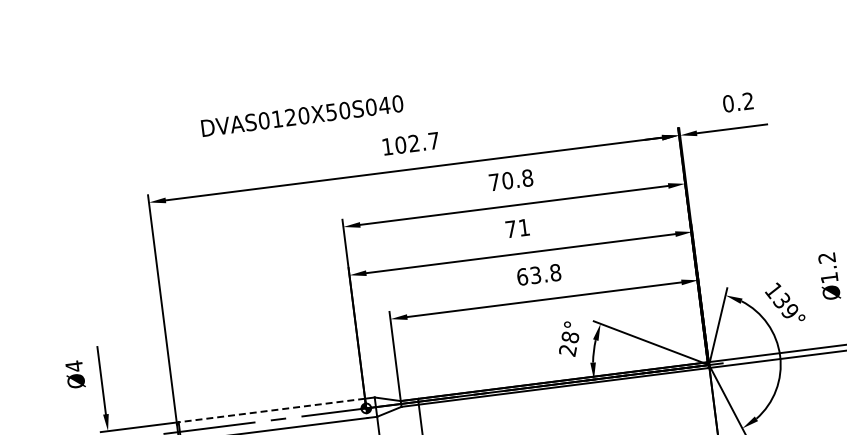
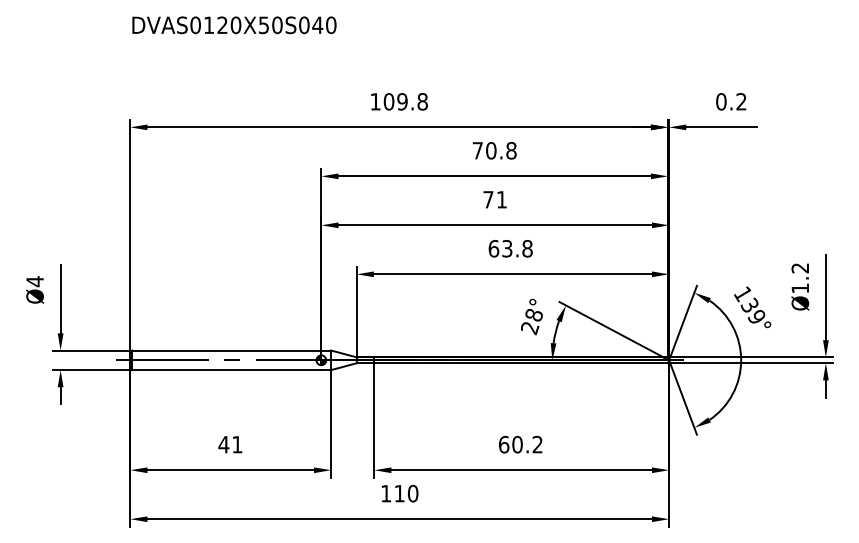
text: (302, 116) -> (234, 25), moved
text: (423, 141) -> (412, 101), 102.7 -> 109.8
line: (271, 410) -> (226, 350), dashed -> solid

